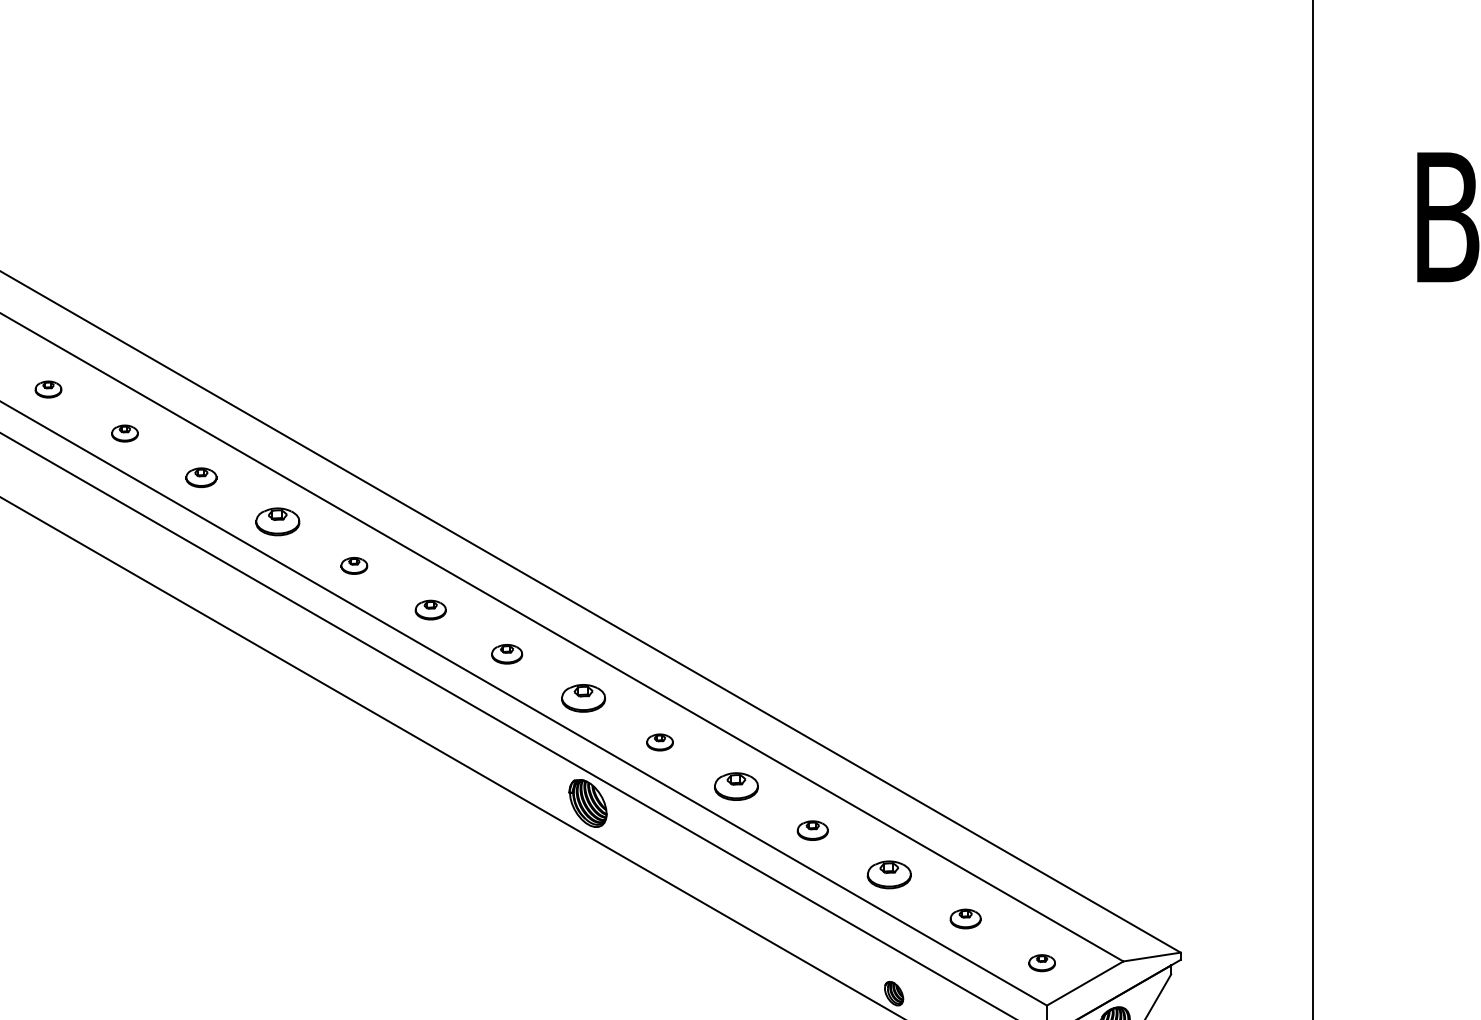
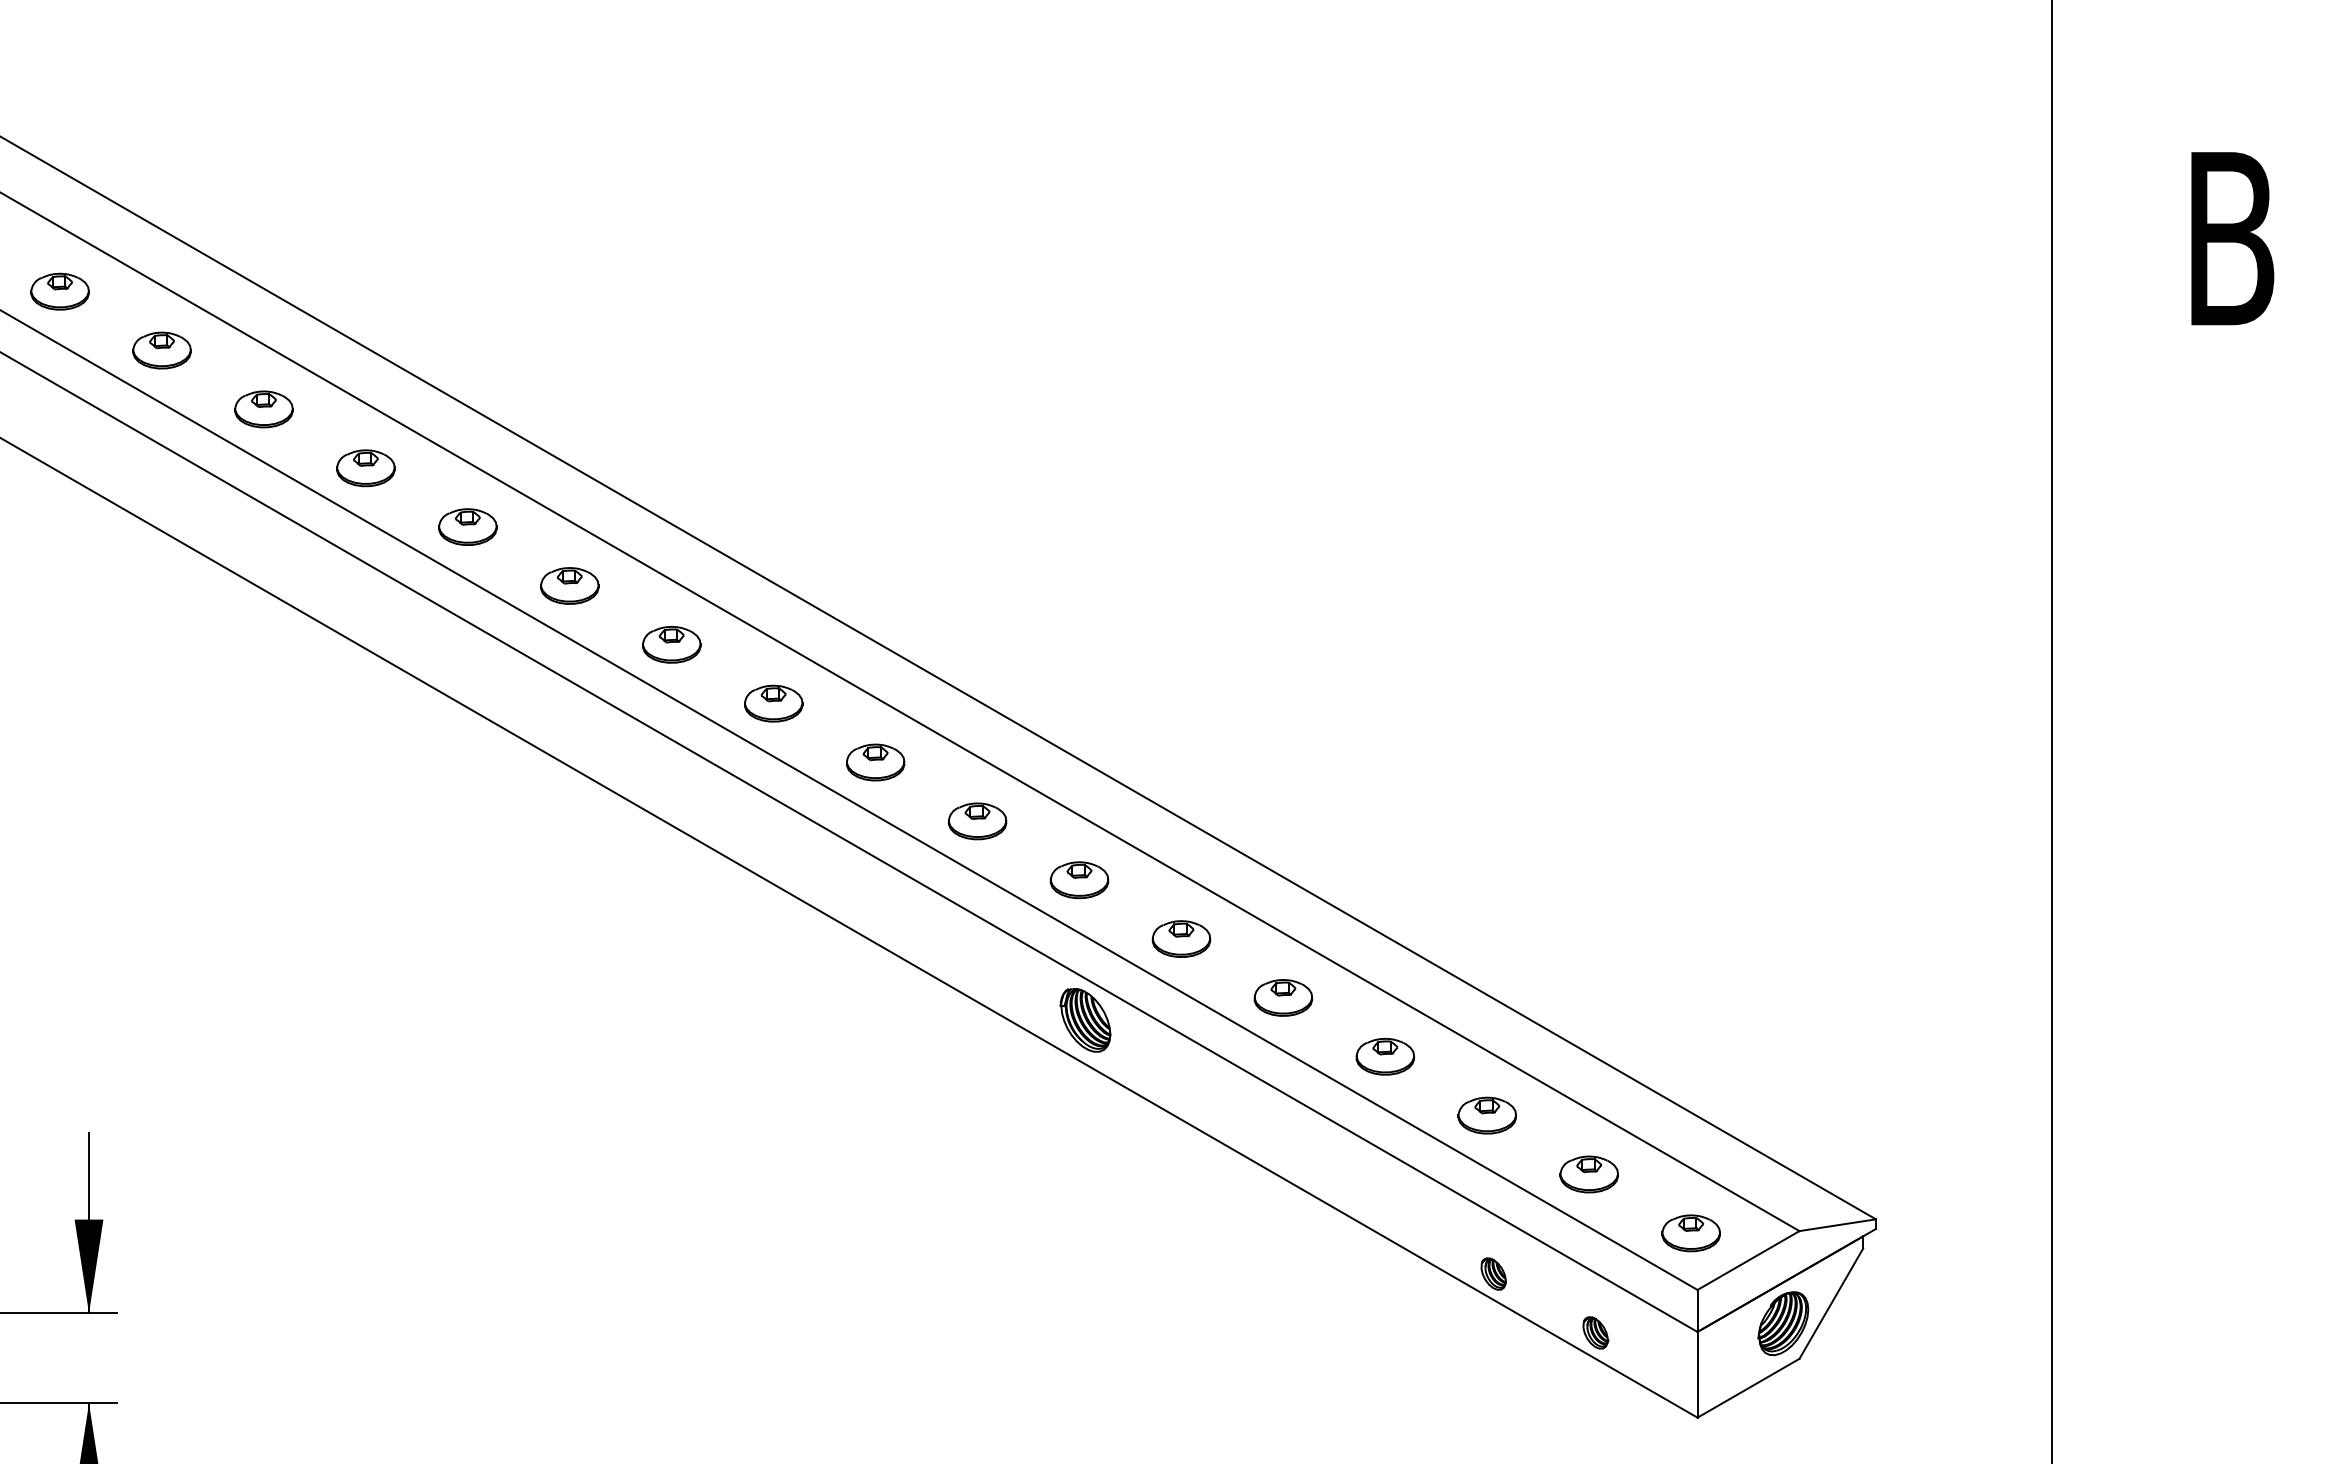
part: (48, 389) -> (365, 468), size x1.67
part: (124, 433) -> (467, 526), size x1.67
part: (201, 477) -> (569, 585), size x1.43
part: (354, 565) -> (773, 703), size x1.67
part: (430, 610) -> (875, 762), size x1.43
part: (507, 654) -> (977, 821), size x1.43
part: (660, 742) -> (1181, 938), size x1.67
part: (812, 830) -> (1384, 1056), size x1.43
part: (965, 919) -> (1588, 1174), size x1.43
part: (1041, 963) -> (1690, 1233), size x1.67

